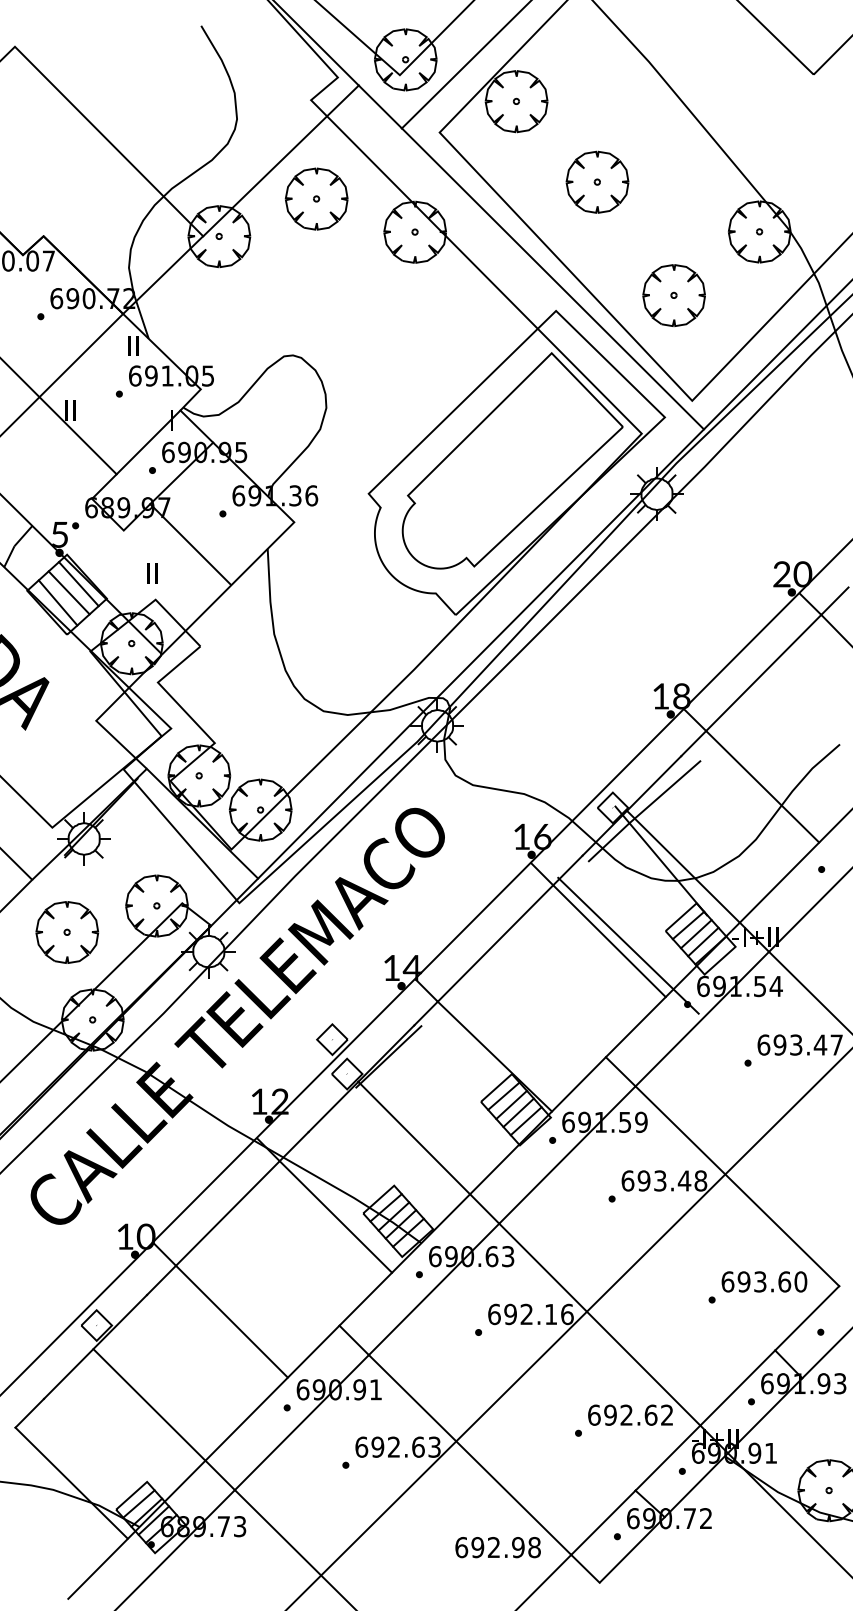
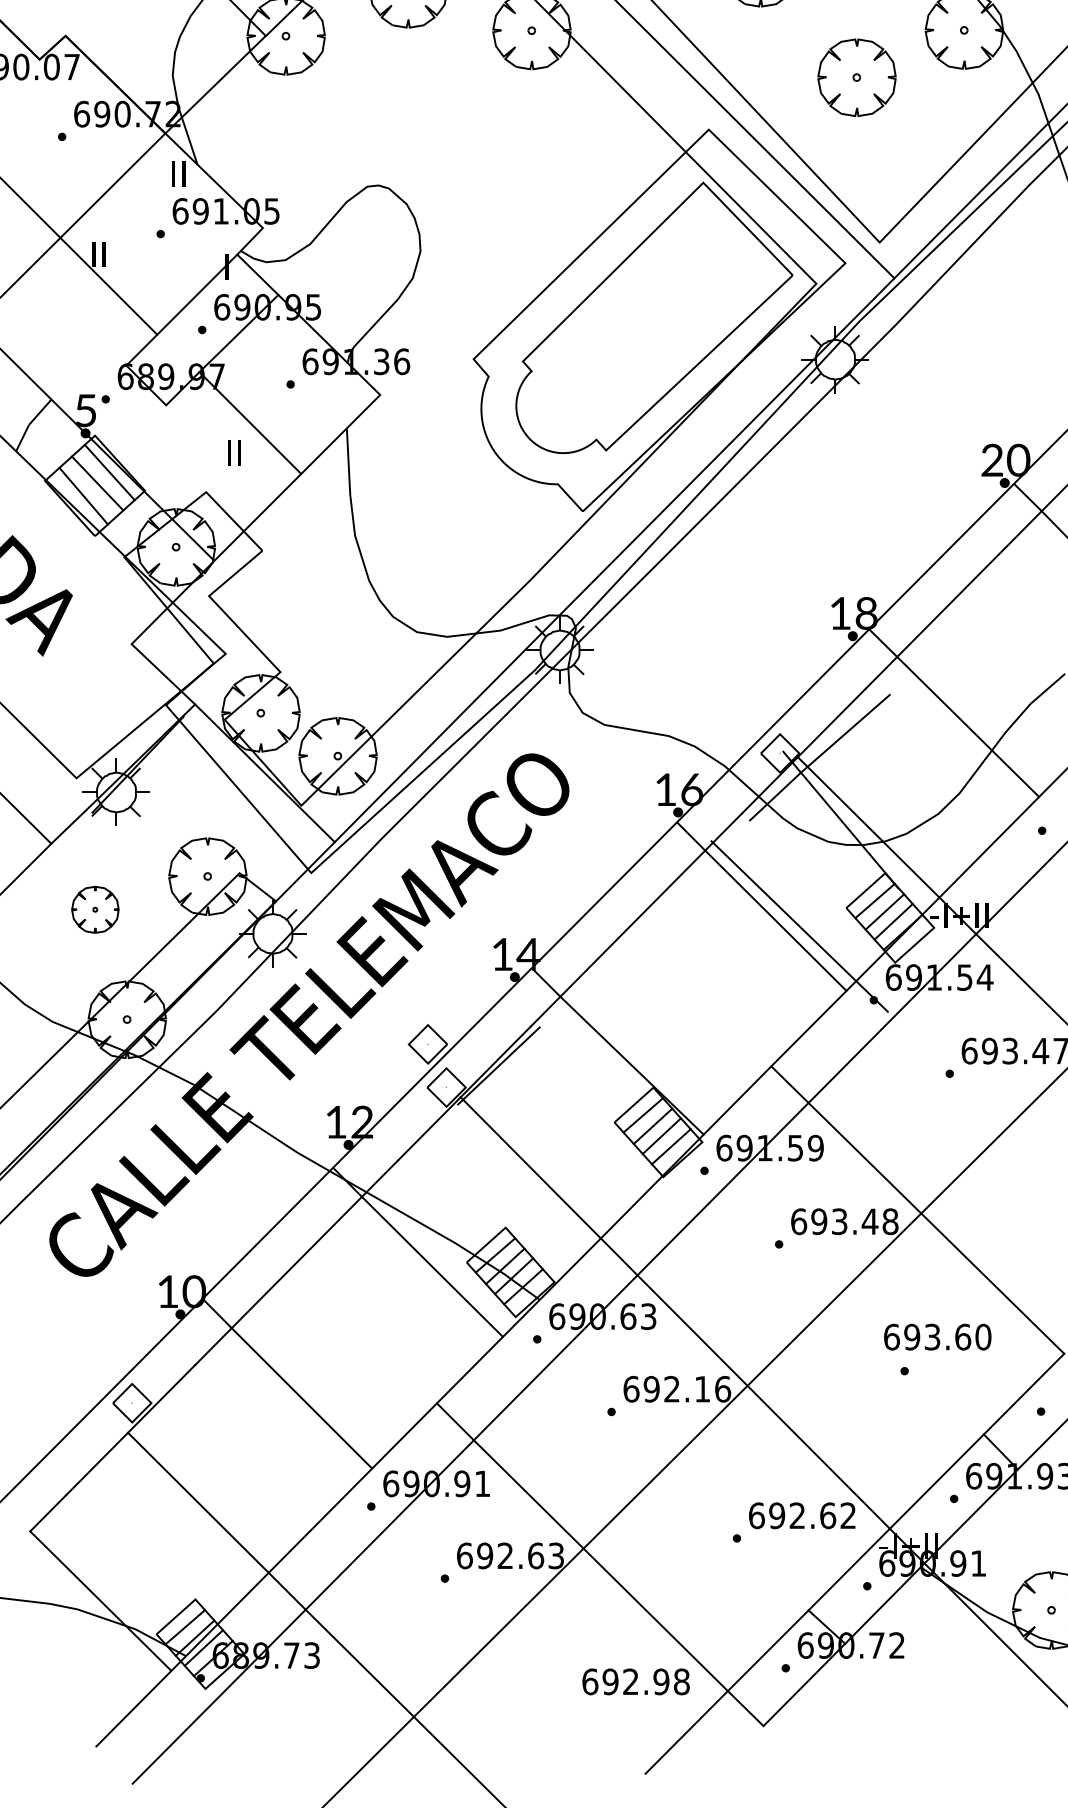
part: (673, 295) -> (856, 77), moved
text: (152, 573) -> (234, 452), moved
part: (67, 932) -> (95, 909), size x0.6
text: (764, 1281) -> (937, 1336), moved

